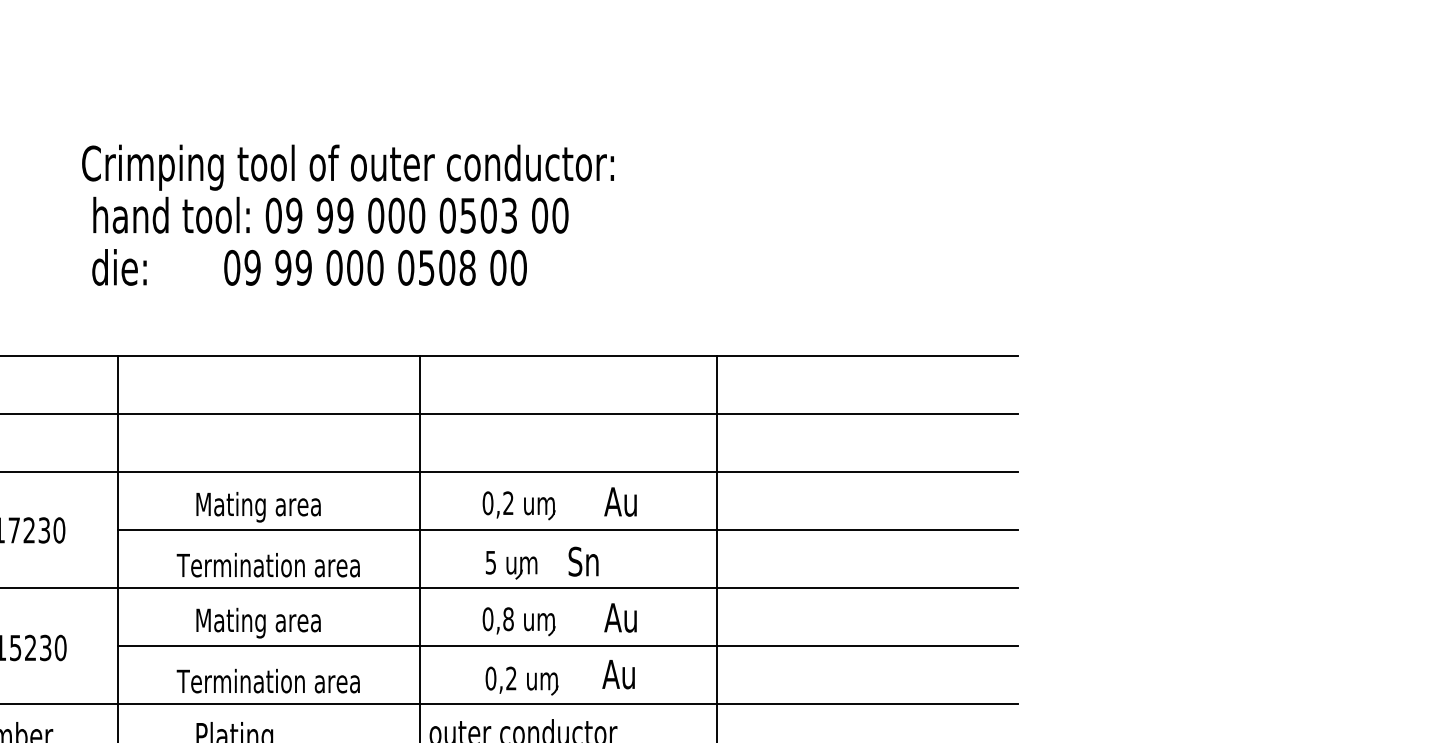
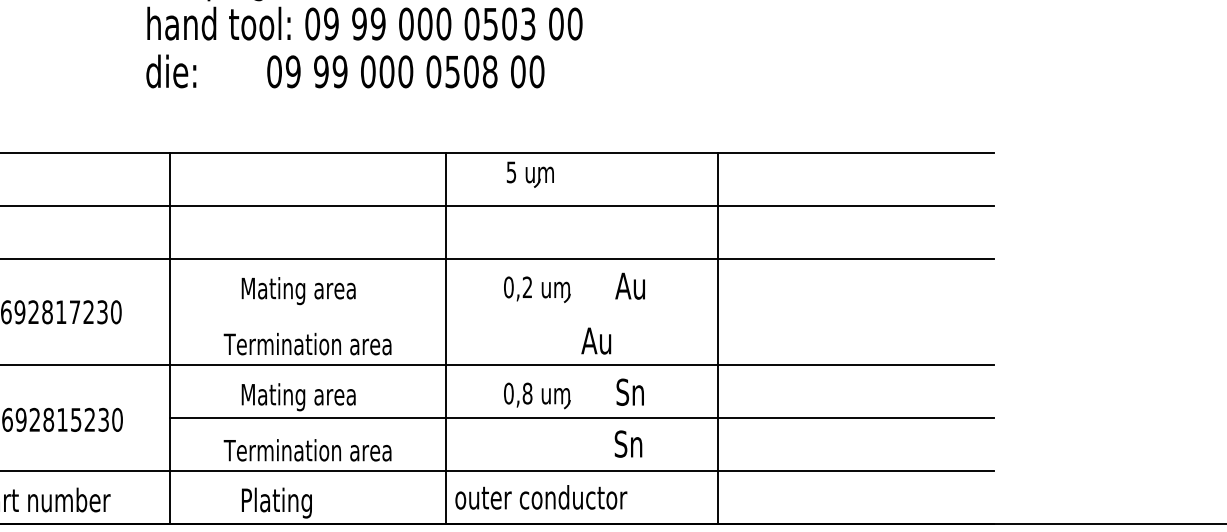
line: (568, 530) -> (582, 312), removed
text: (583, 561) -> (596, 340), Sn -> Au
part: (511, 565) -> (530, 174), moved
text: (620, 617) -> (630, 392), Au -> Sn
text: (618, 674) -> (628, 444), Au -> Sn
part: (521, 680) -> (539, 449), removed

